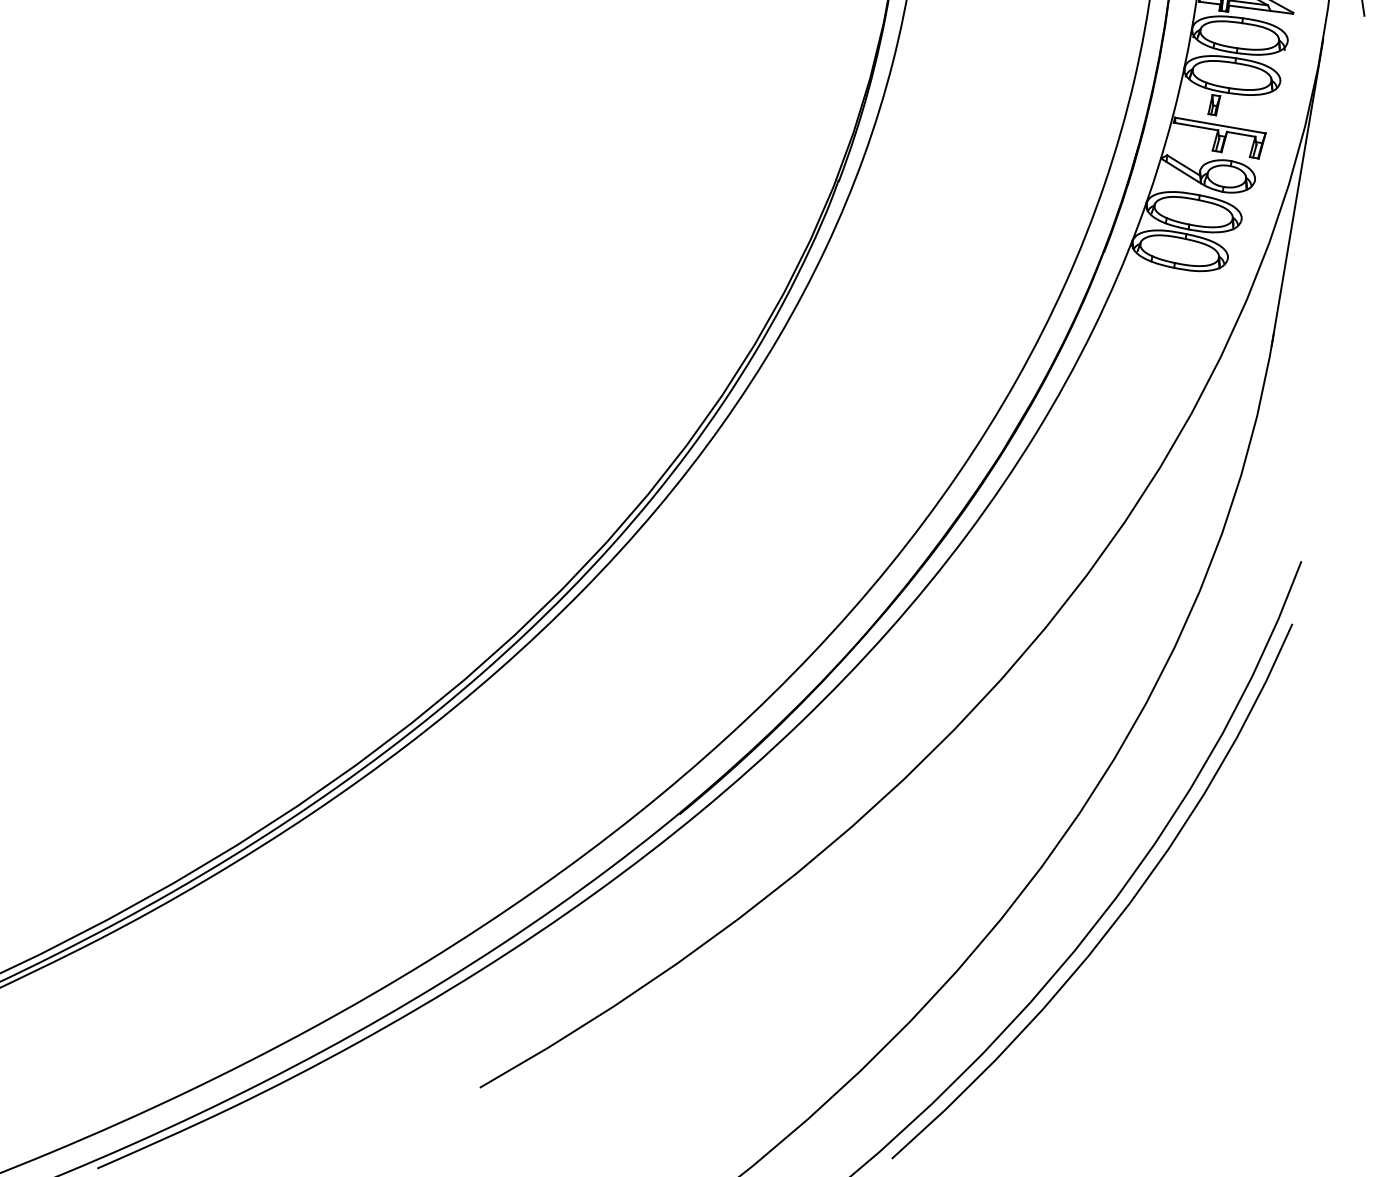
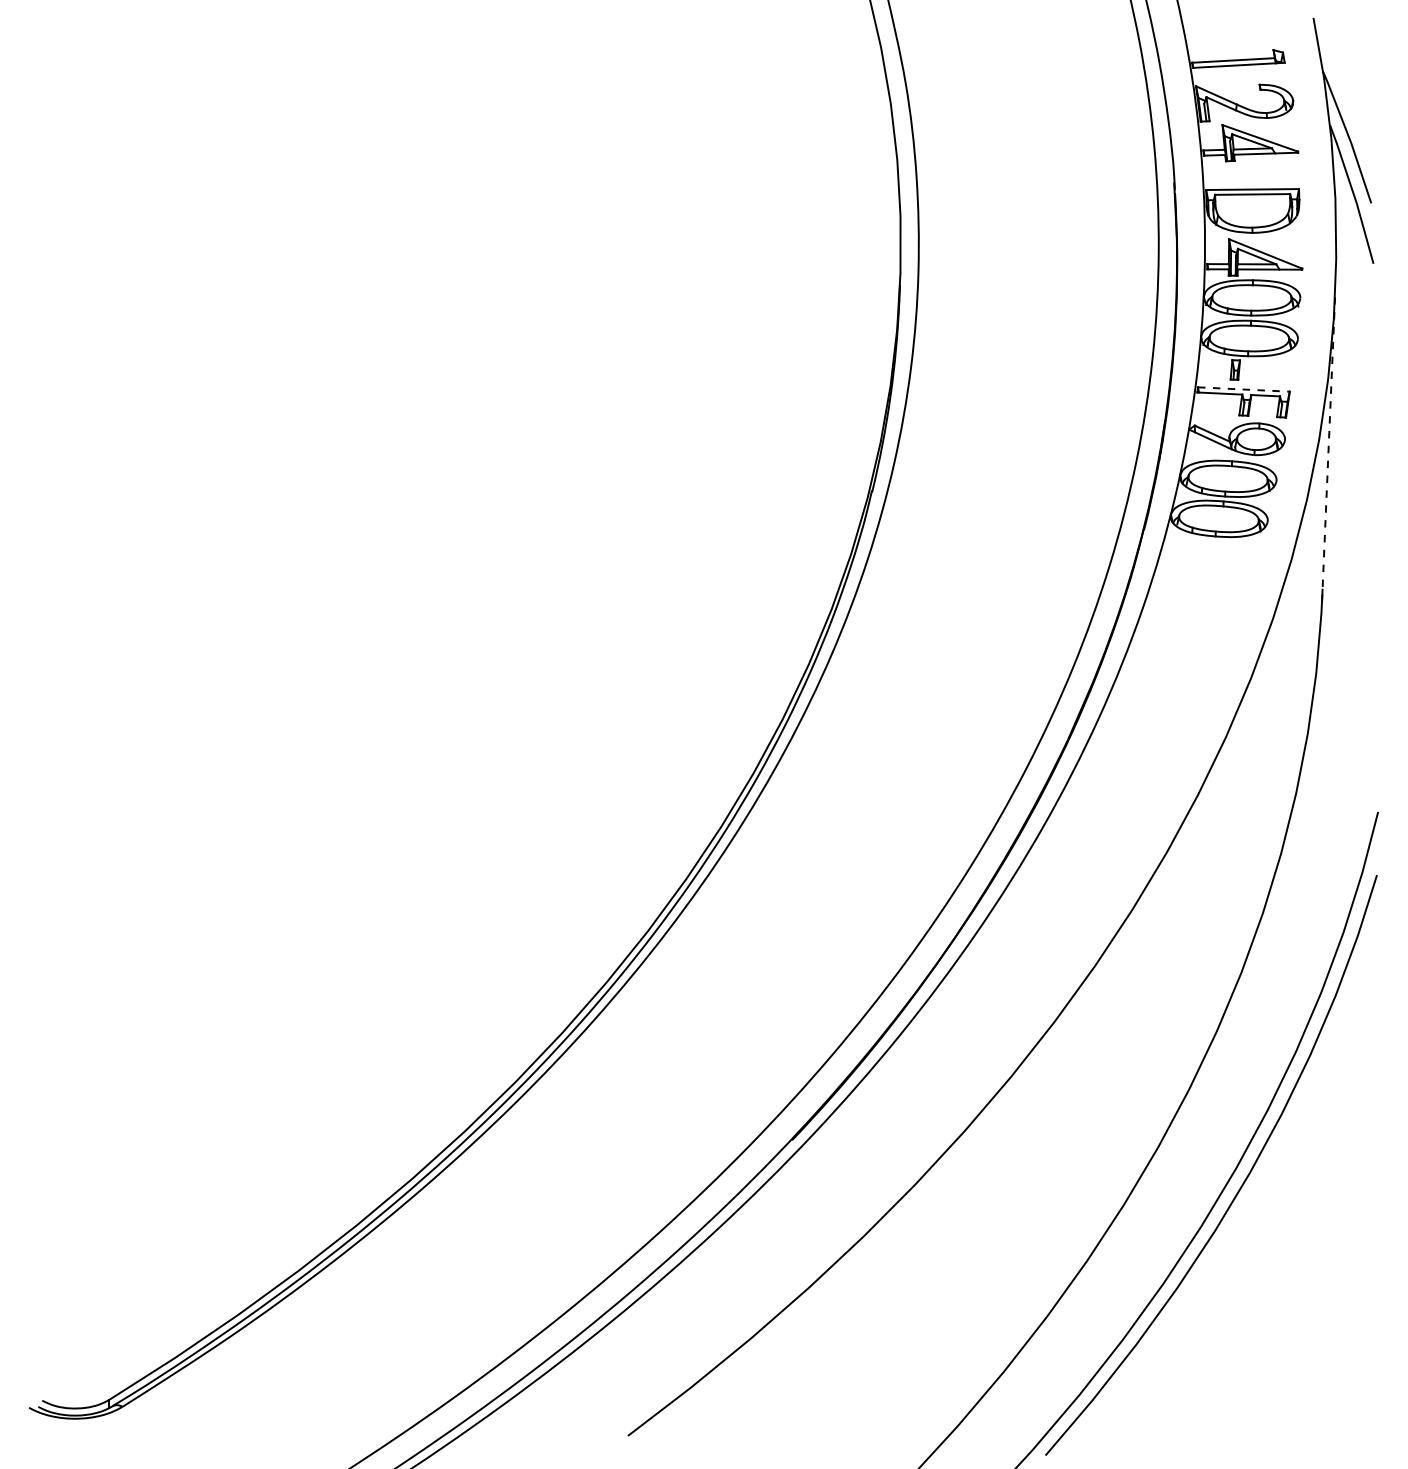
line: (1220, 125) -> (1243, 389), solid -> dashed
line: (1297, 192) -> (1328, 446), solid -> dashed

